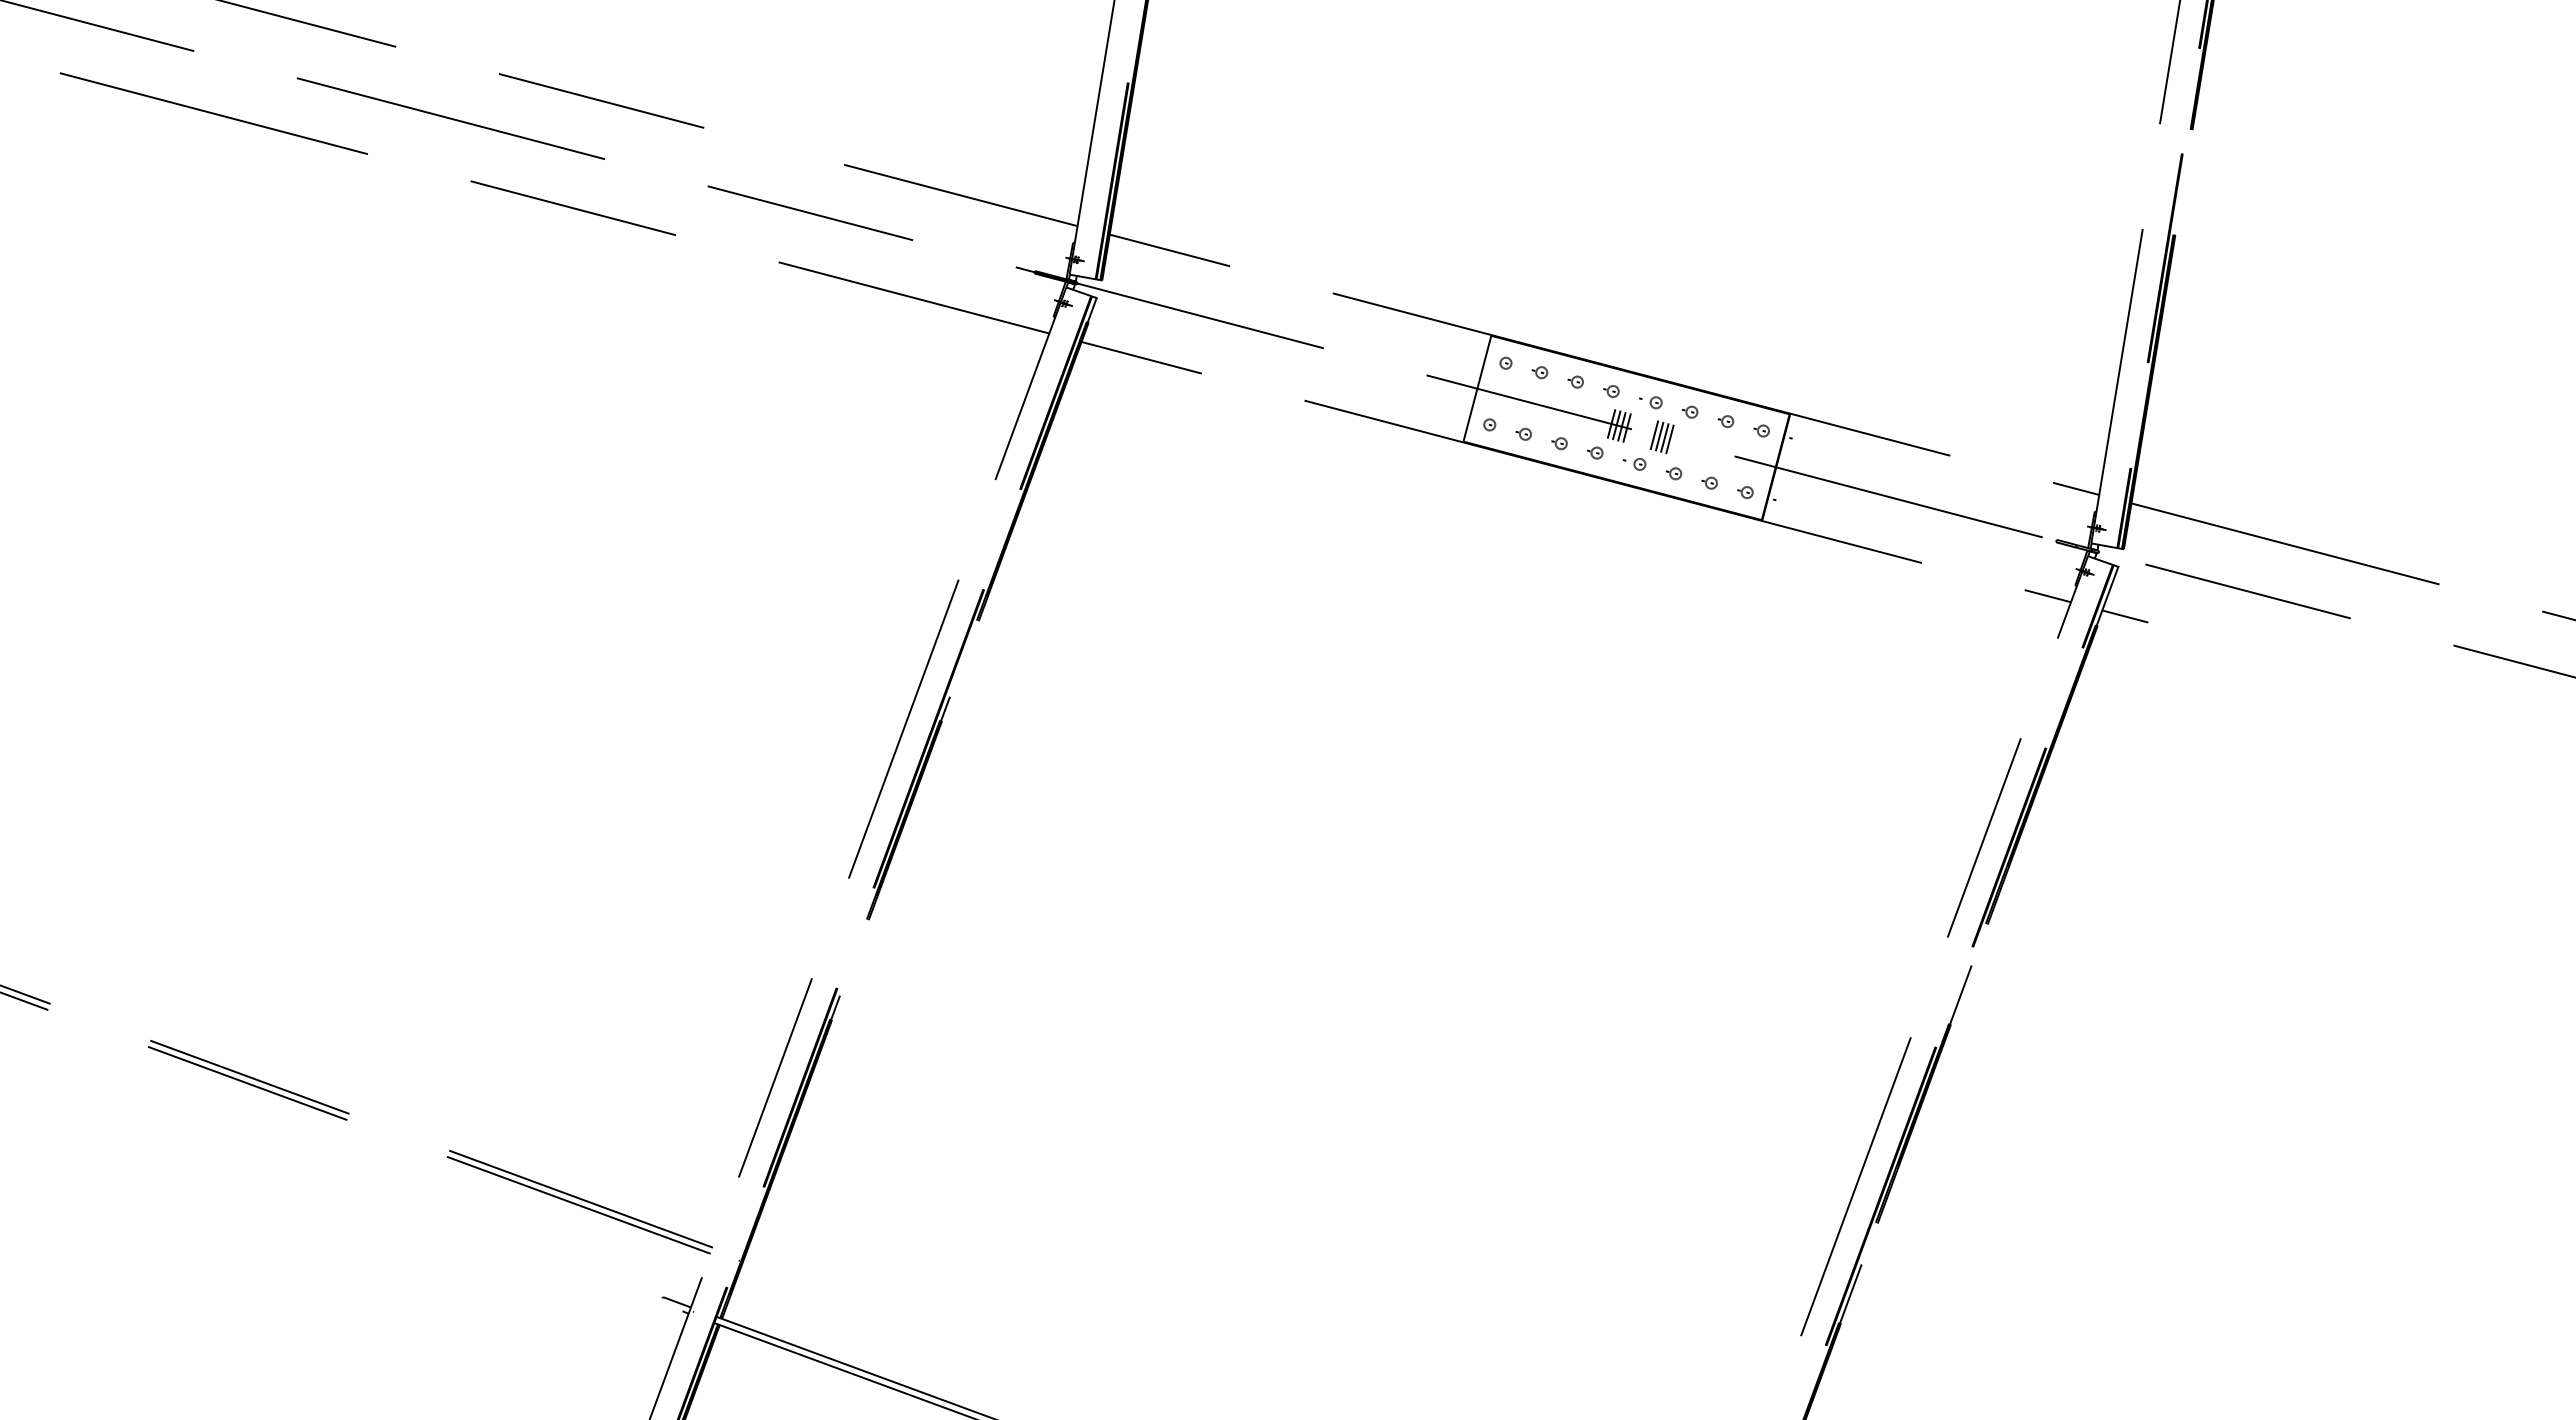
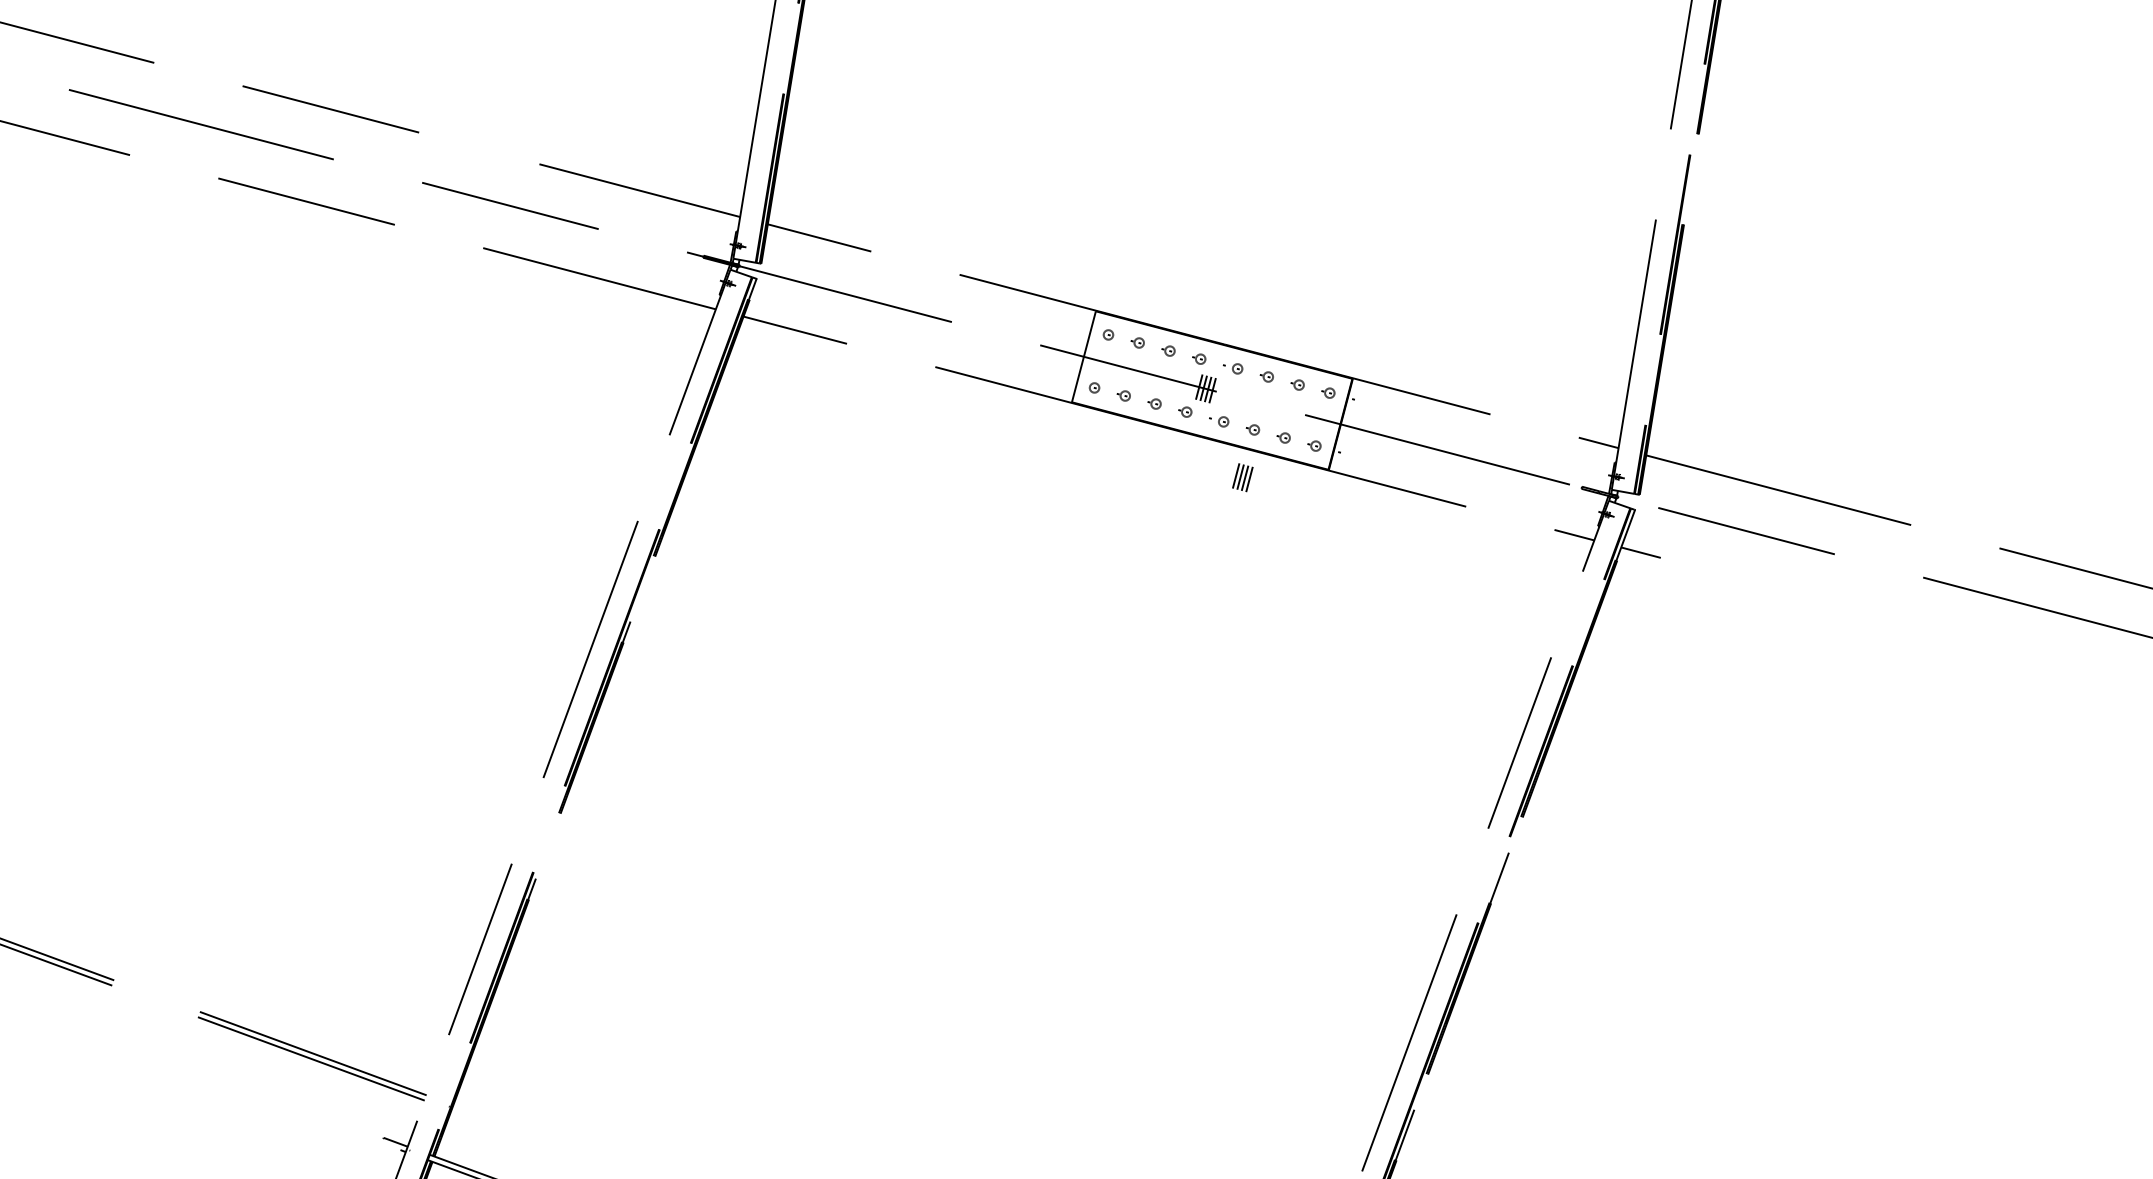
part: (1661, 437) -> (1242, 477), moved

